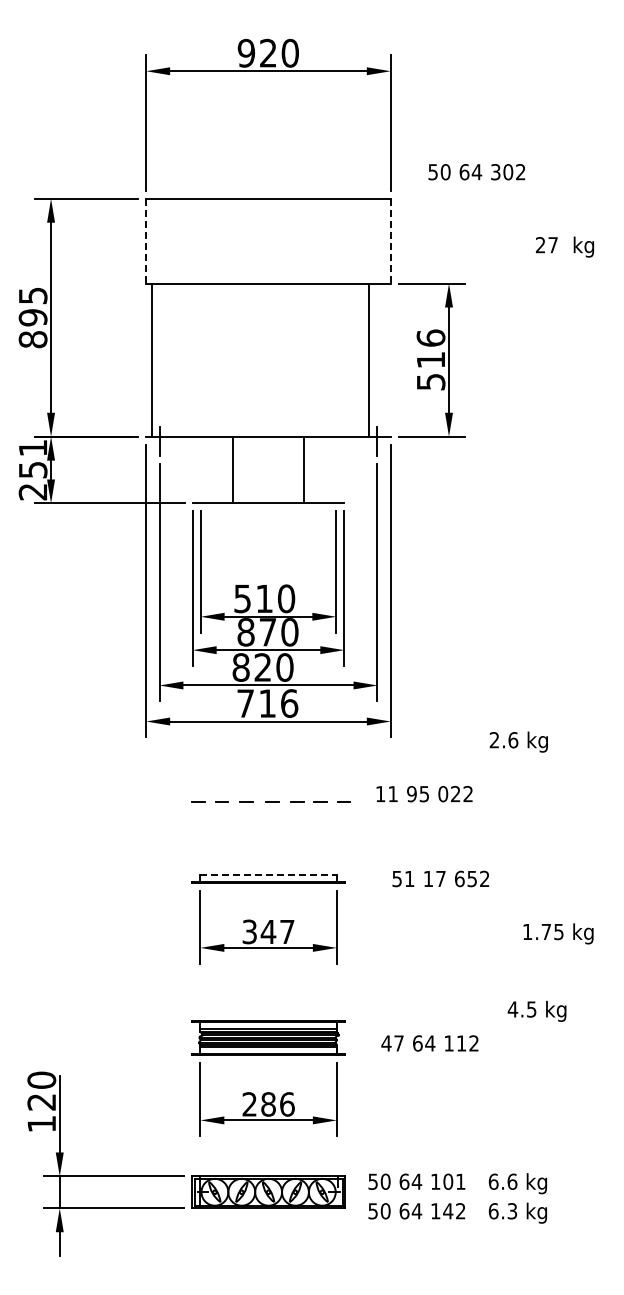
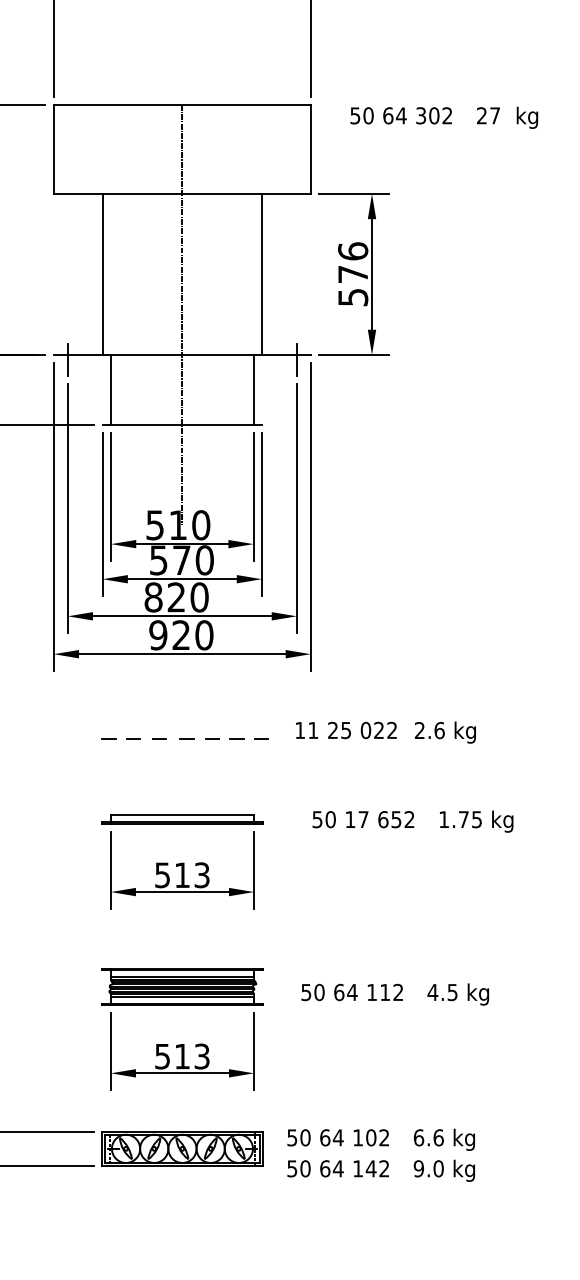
text: (476, 172) -> (400, 116), moved
line: (146, 241) -> (54, 149), dashed -> solid
line: (390, 241) -> (310, 149), dashed -> solid
text: (564, 246) -> (507, 117), moved
line: (151, 359) -> (102, 273), moved
line: (369, 359) -> (262, 273), moved
text: (430, 360) -> (352, 274), 516 -> 576
line: (268, 398) -> (182, 314), added
line: (232, 469) -> (110, 389), moved
line: (304, 469) -> (253, 389), moved
text: (245, 632) -> (158, 560), 870 -> 570
text: (267, 703) -> (181, 635), 716 -> 920
text: (518, 741) -> (445, 731), moved
text: (411, 794) -> (332, 730), 95 -> 25
line: (269, 874) -> (183, 814), dashed -> solid
text: (409, 878) -> (330, 819), 51 -> 50
text: (268, 931) -> (182, 874), 347 -> 513
text: (558, 933) -> (476, 821), moved
text: (536, 1010) -> (457, 993), moved
text: (392, 1043) -> (312, 992), 47 -> 50
text: (268, 1104) -> (182, 1056), 286 -> 513
text: (460, 1181) -> (384, 1137), 101 -> 102
text: (502, 1211) -> (428, 1169), 6.3 -> 9.0

